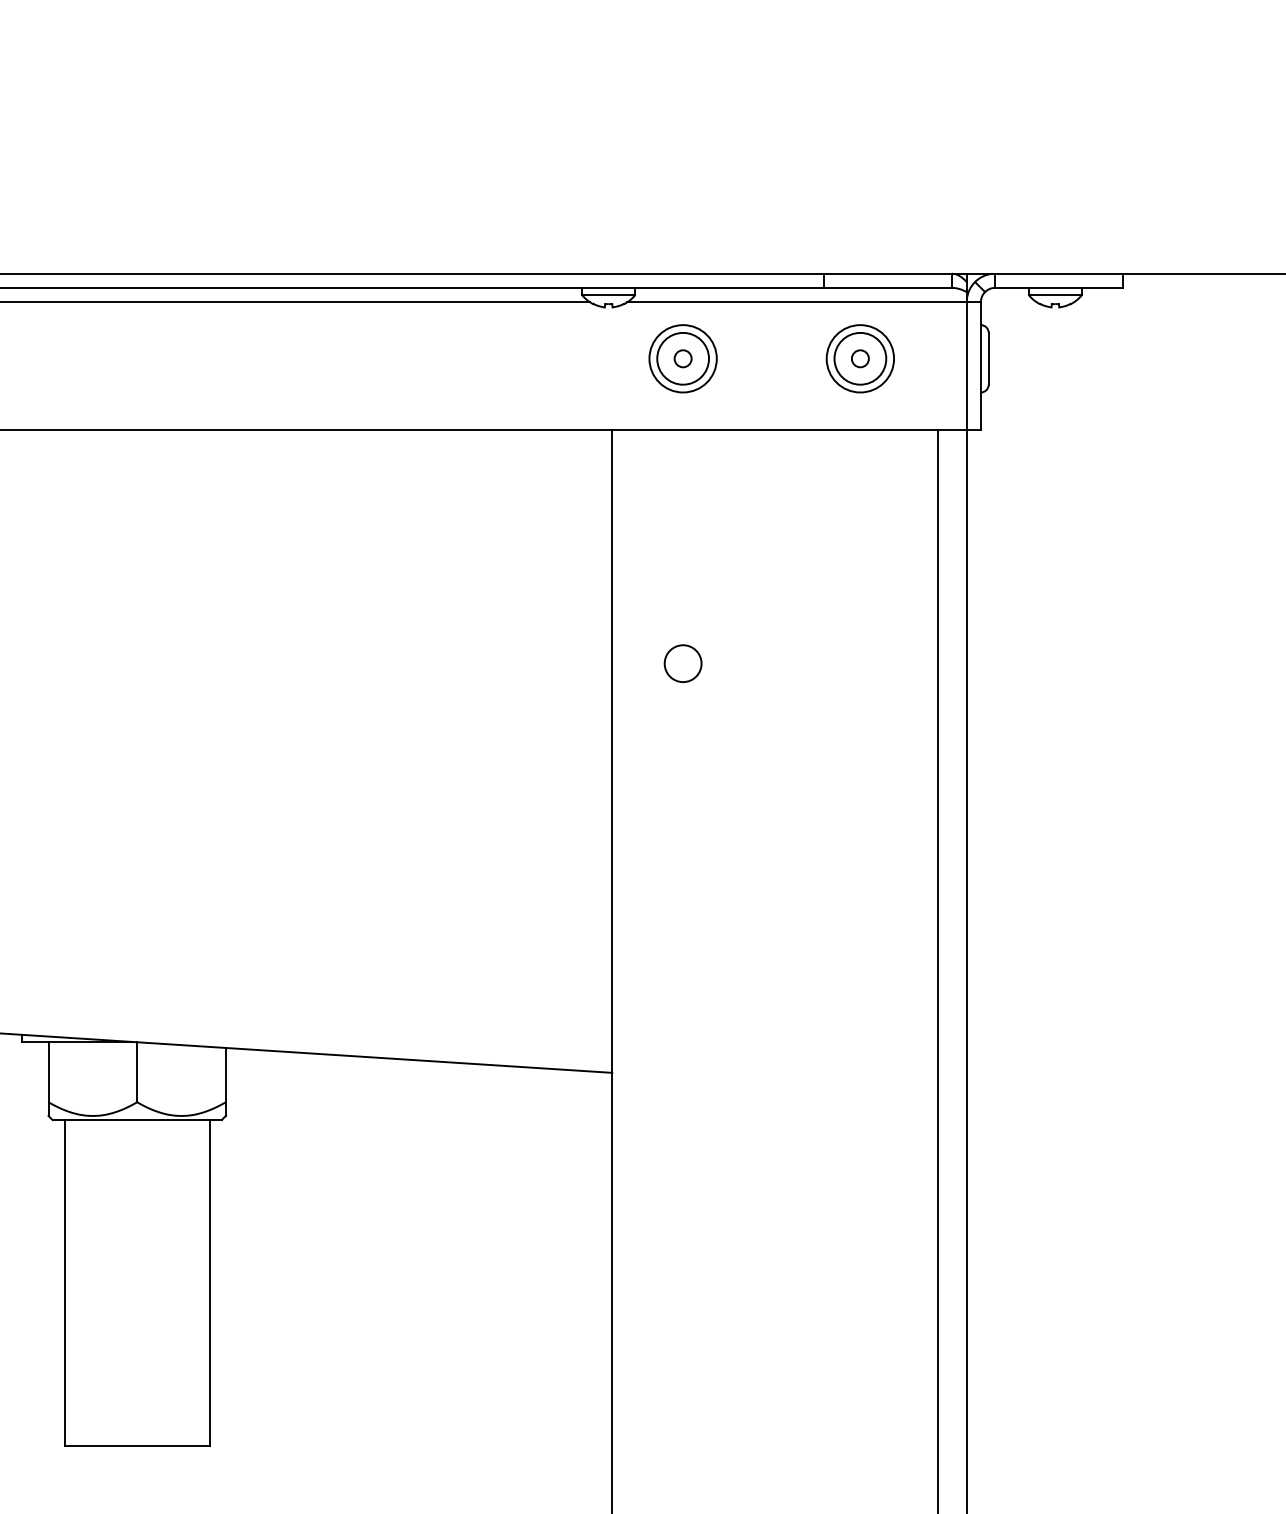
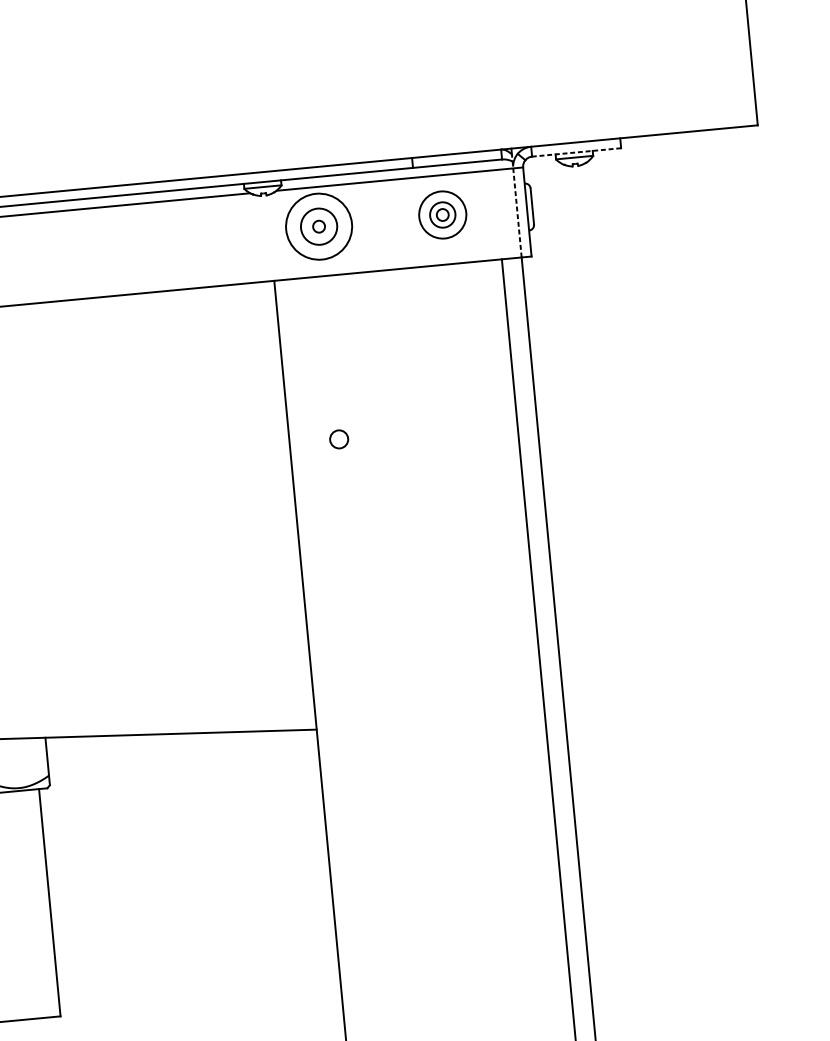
line: (1058, 287) -> (576, 152), solid -> dashed
line: (966, 355) -> (516, 205), solid -> dashed
circle: (682, 358) -> (318, 226), size x1.4
circle: (860, 358) -> (442, 214), size x0.7
circle: (682, 663) -> (338, 439), size x0.7

